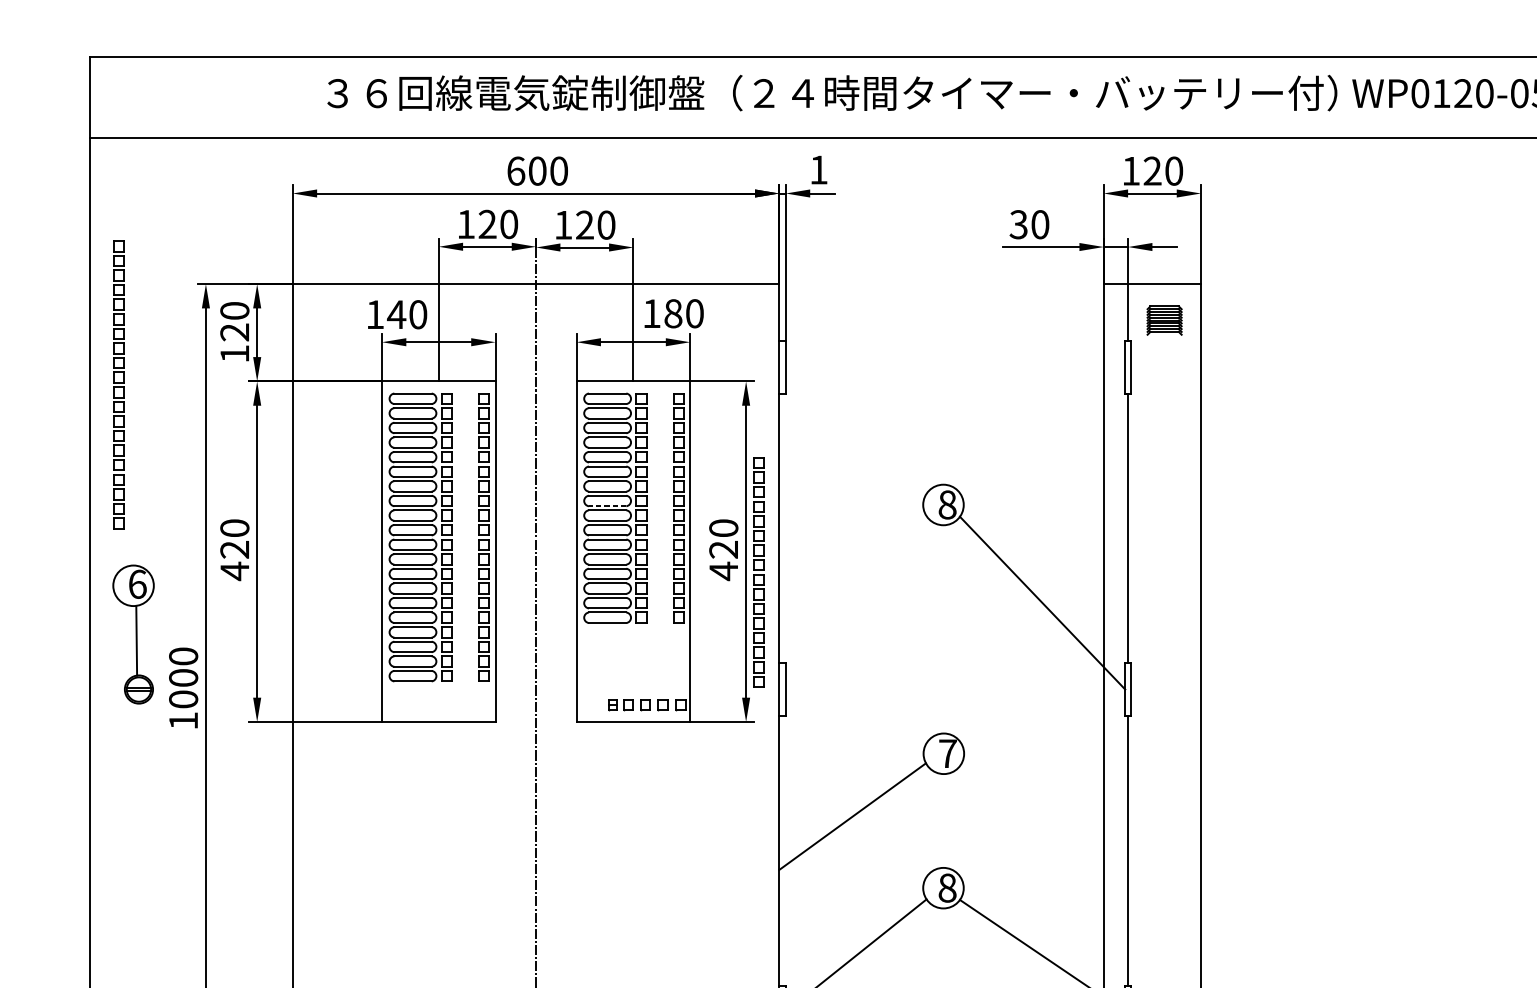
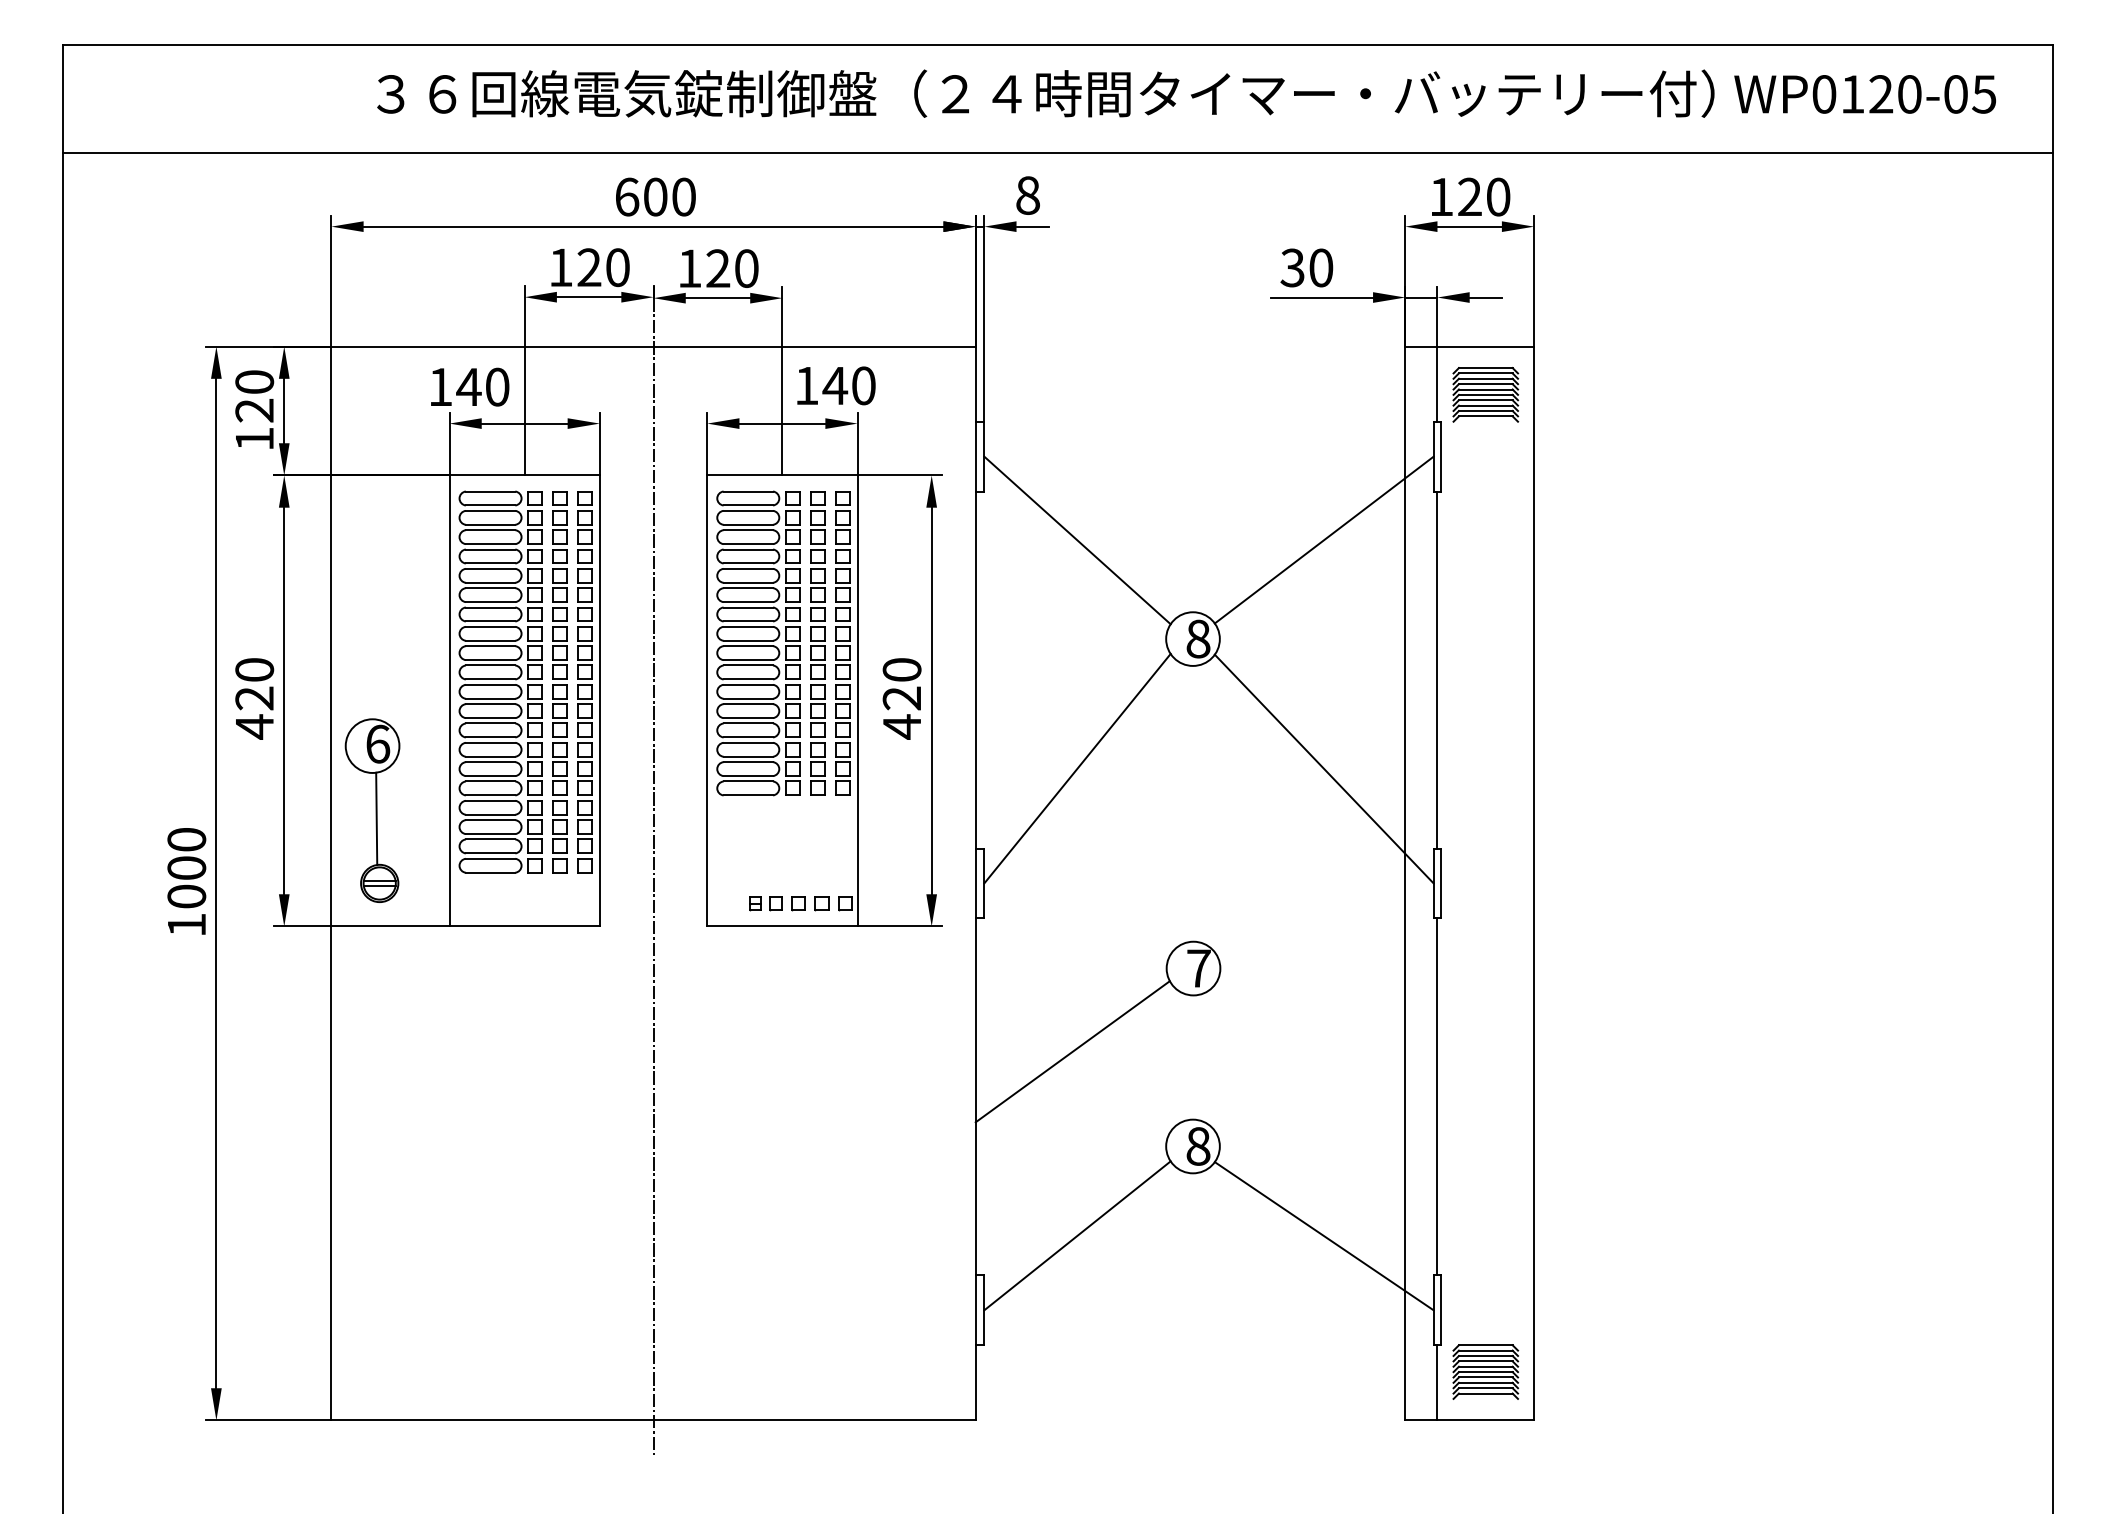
text: (818, 169) -> (1027, 195), 1 -> 8
text: (673, 313) -> (835, 385), 180 -> 140
part: (1164, 320) -> (1485, 394), size x1.43
part: (118, 385) -> (559, 682), moved
line: (1042, 429) -> (1323, 539), added
line: (856, 430) -> (1077, 540), added
line: (607, 506) -> (748, 640), dashed -> solid
part: (758, 572) -> (817, 643), moved
line: (856, 602) -> (1077, 768), added
part: (133, 634) -> (372, 810), moved

